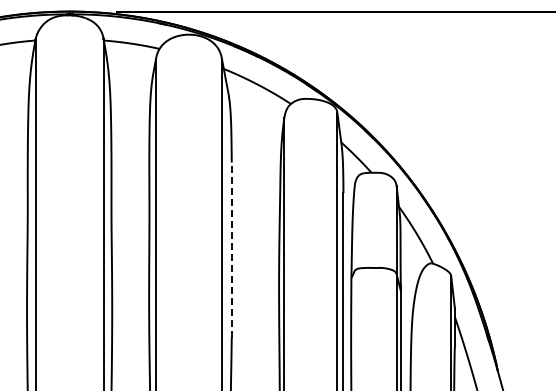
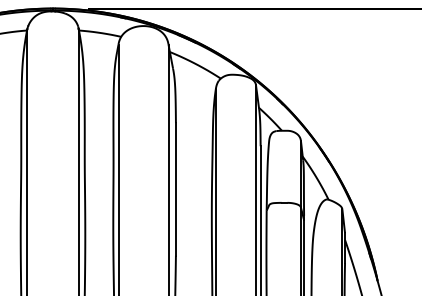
line: (231, 249) -> (175, 188), dashed -> solid

